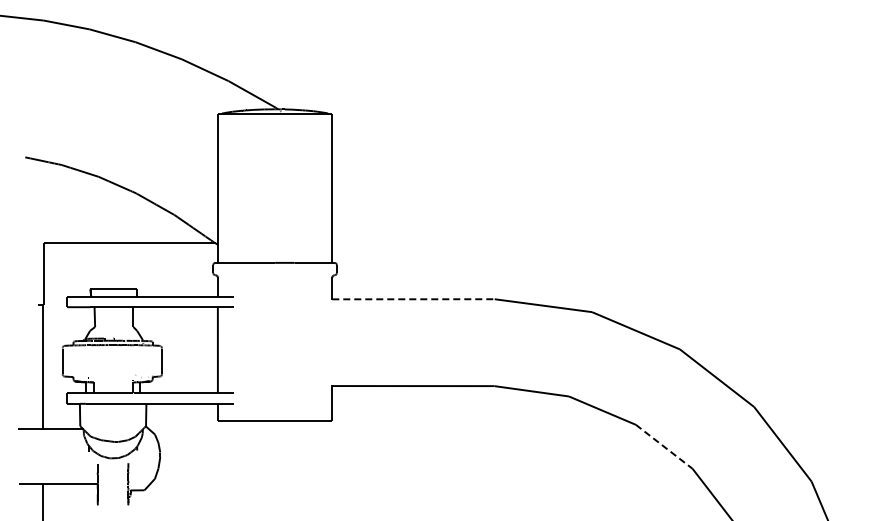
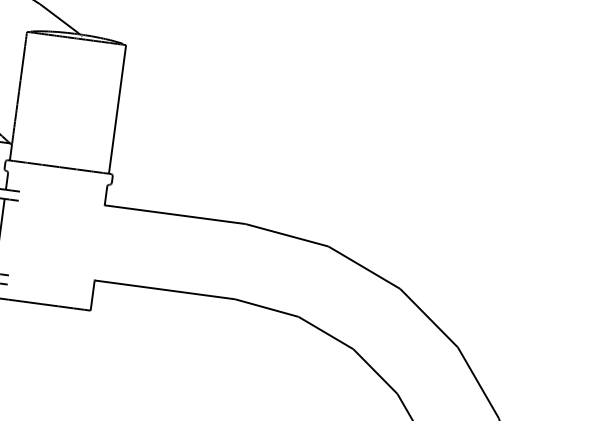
line: (413, 299) -> (175, 214), dashed -> solid
line: (664, 446) -> (375, 371), dashed -> solid

